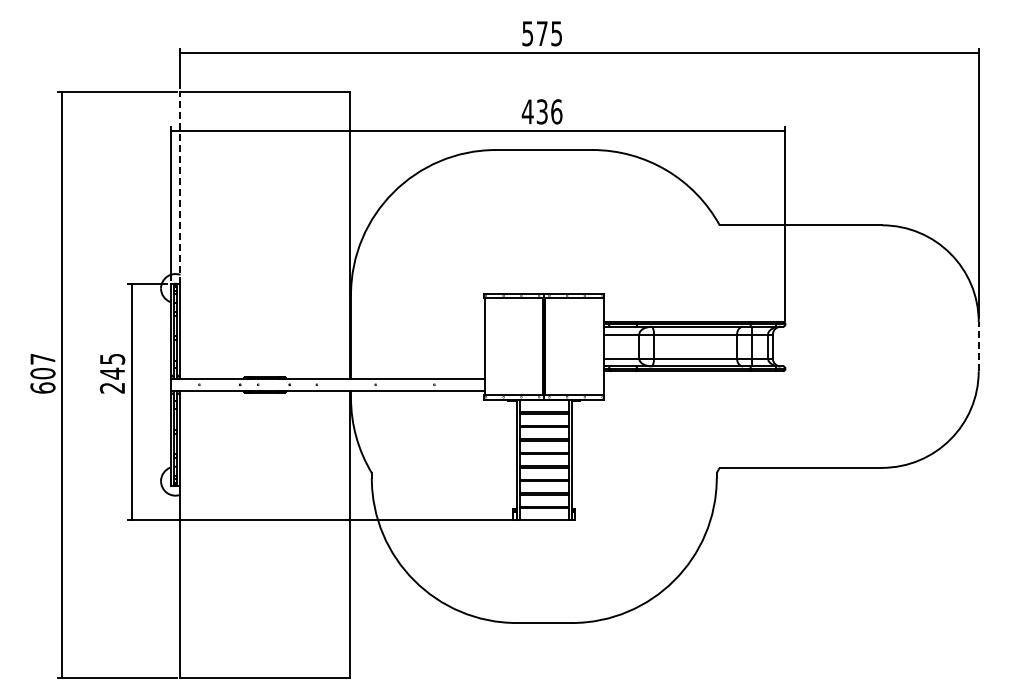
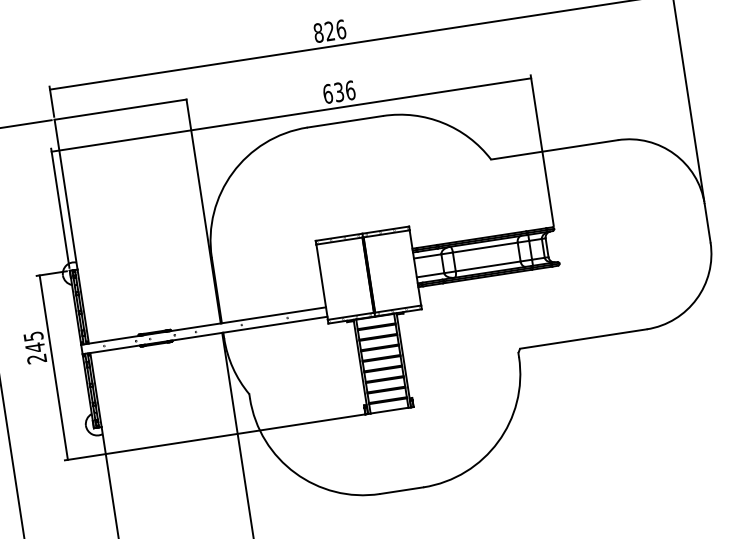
text: (542, 33) -> (330, 31), 575 -> 826
text: (527, 111) -> (327, 93), 436 -> 636
line: (180, 187) -> (66, 194), dashed -> solid
line: (978, 346) -> (707, 223), dashed -> solid

